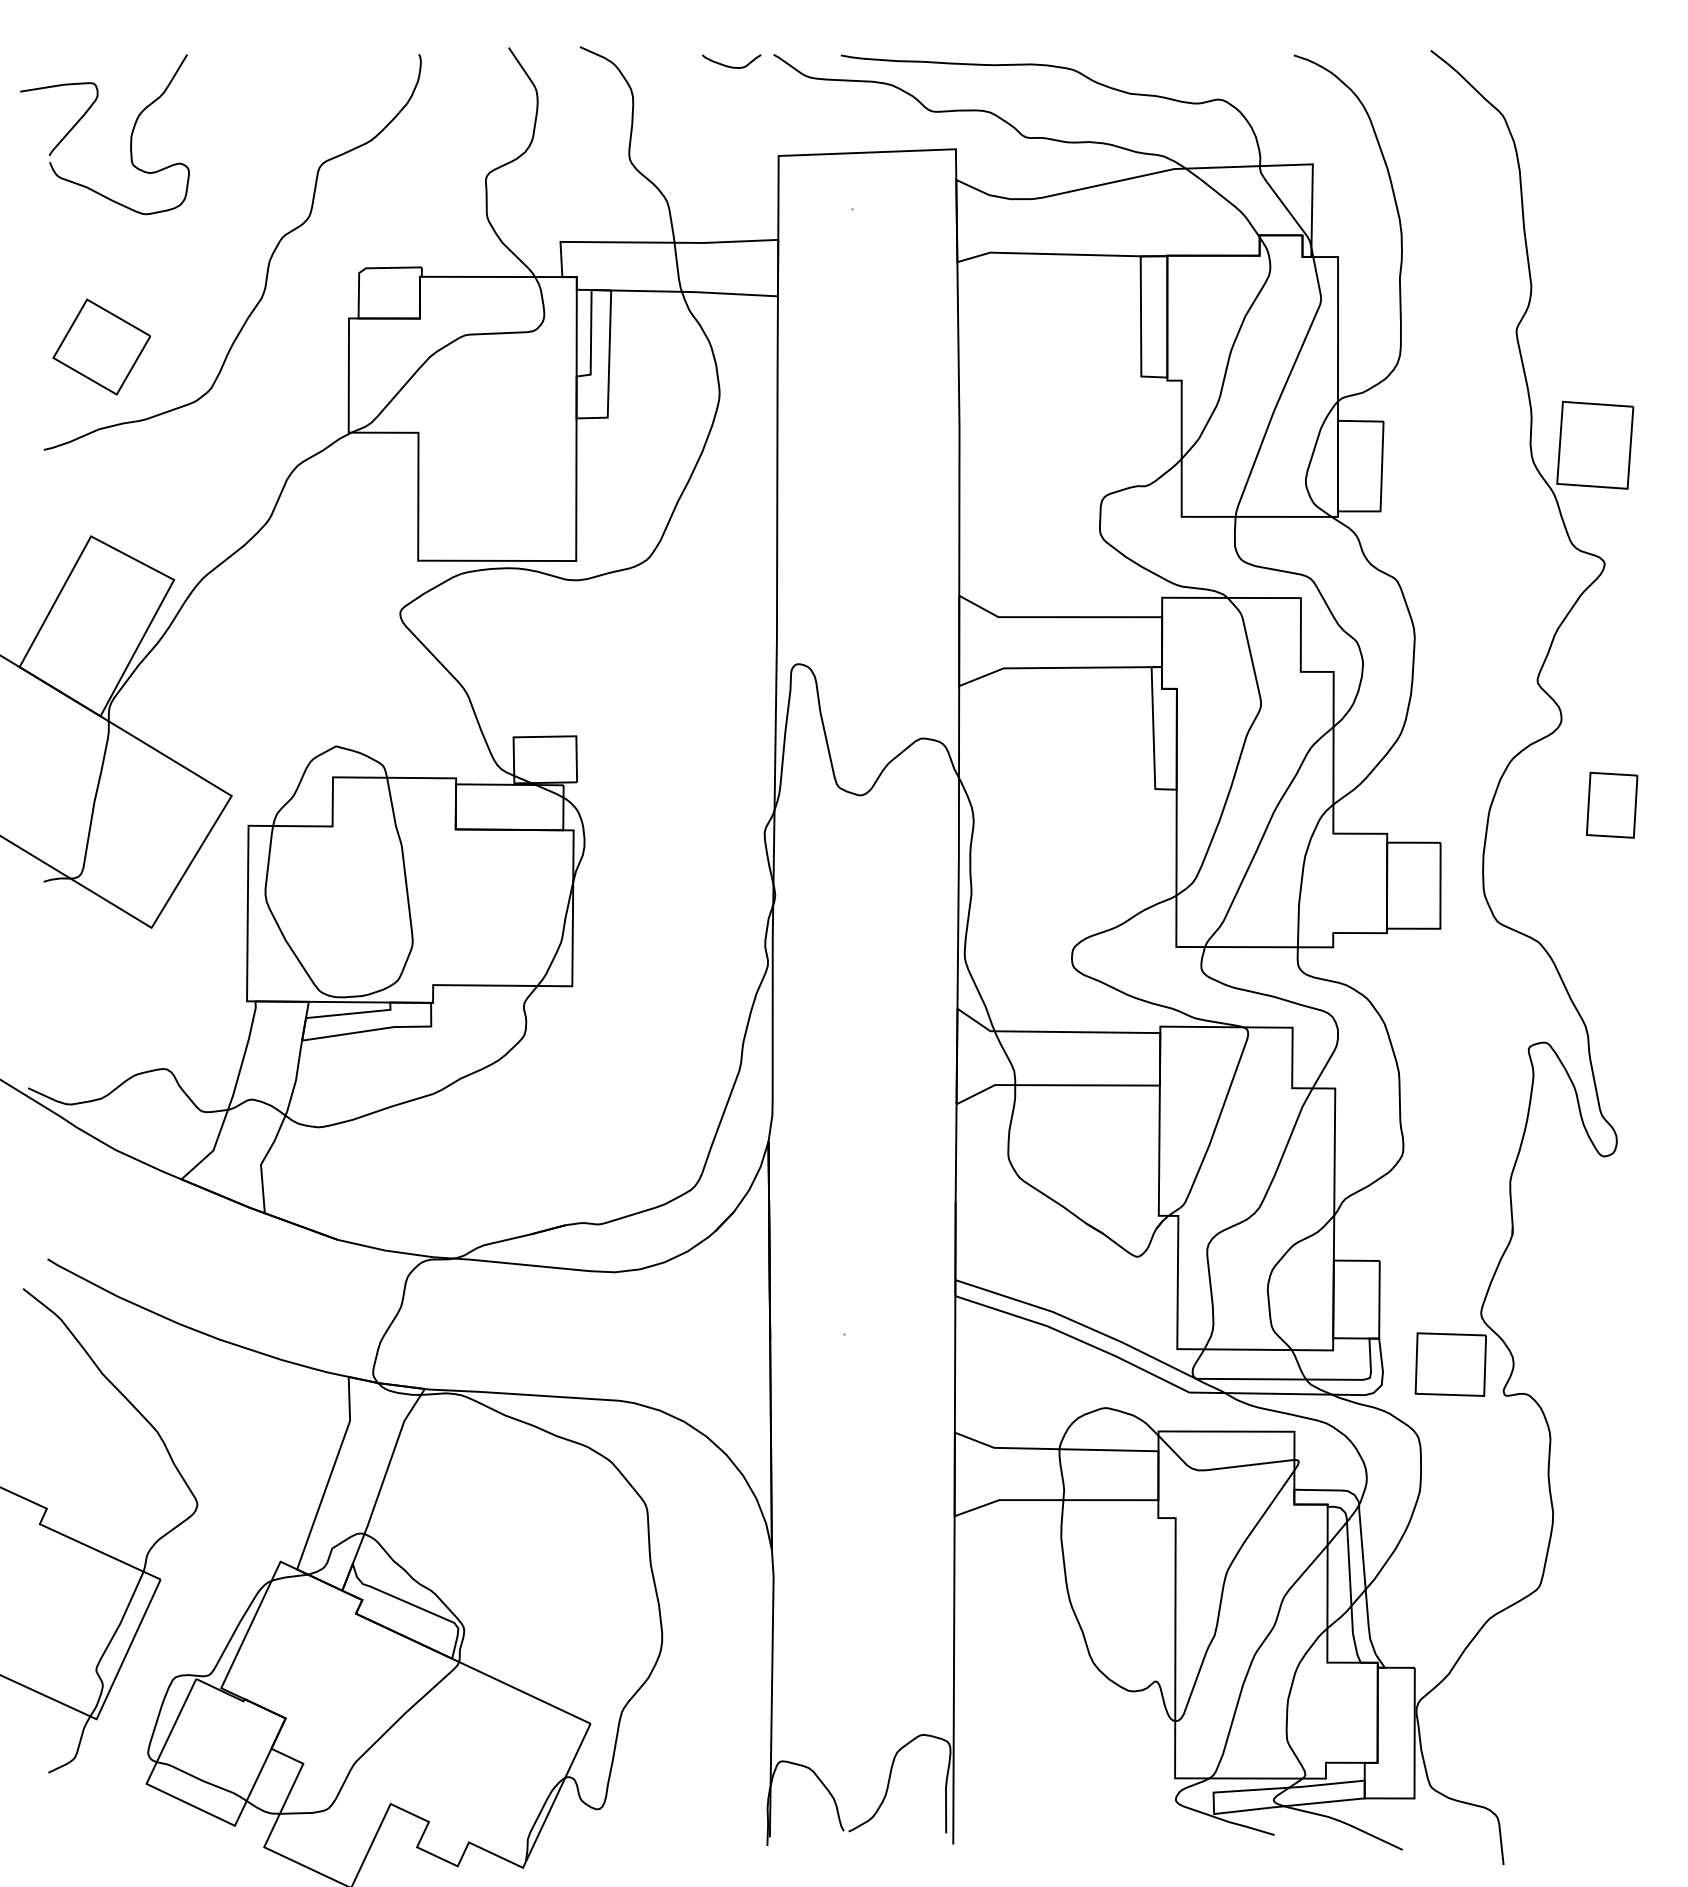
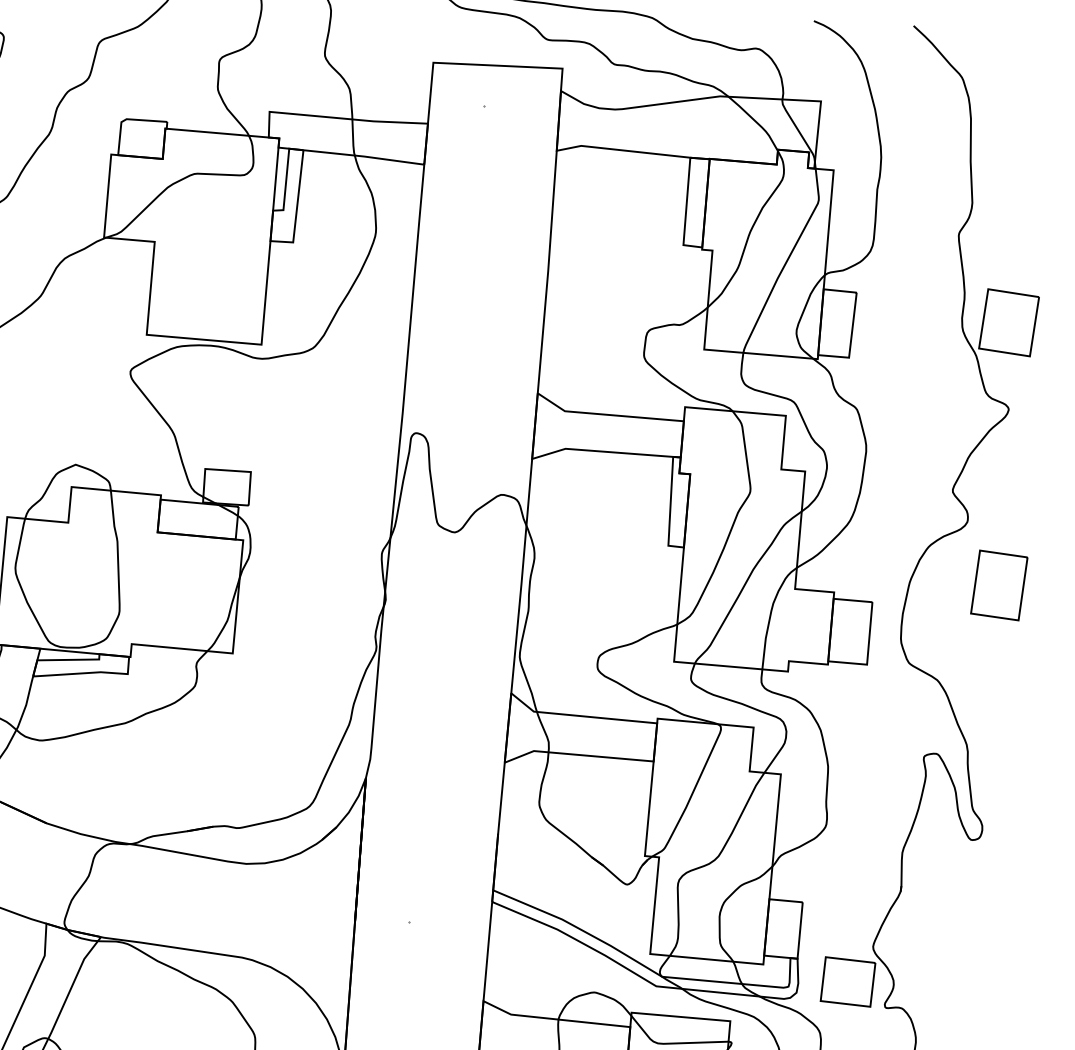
part: (1612, 804) -> (999, 584), size x1.4

